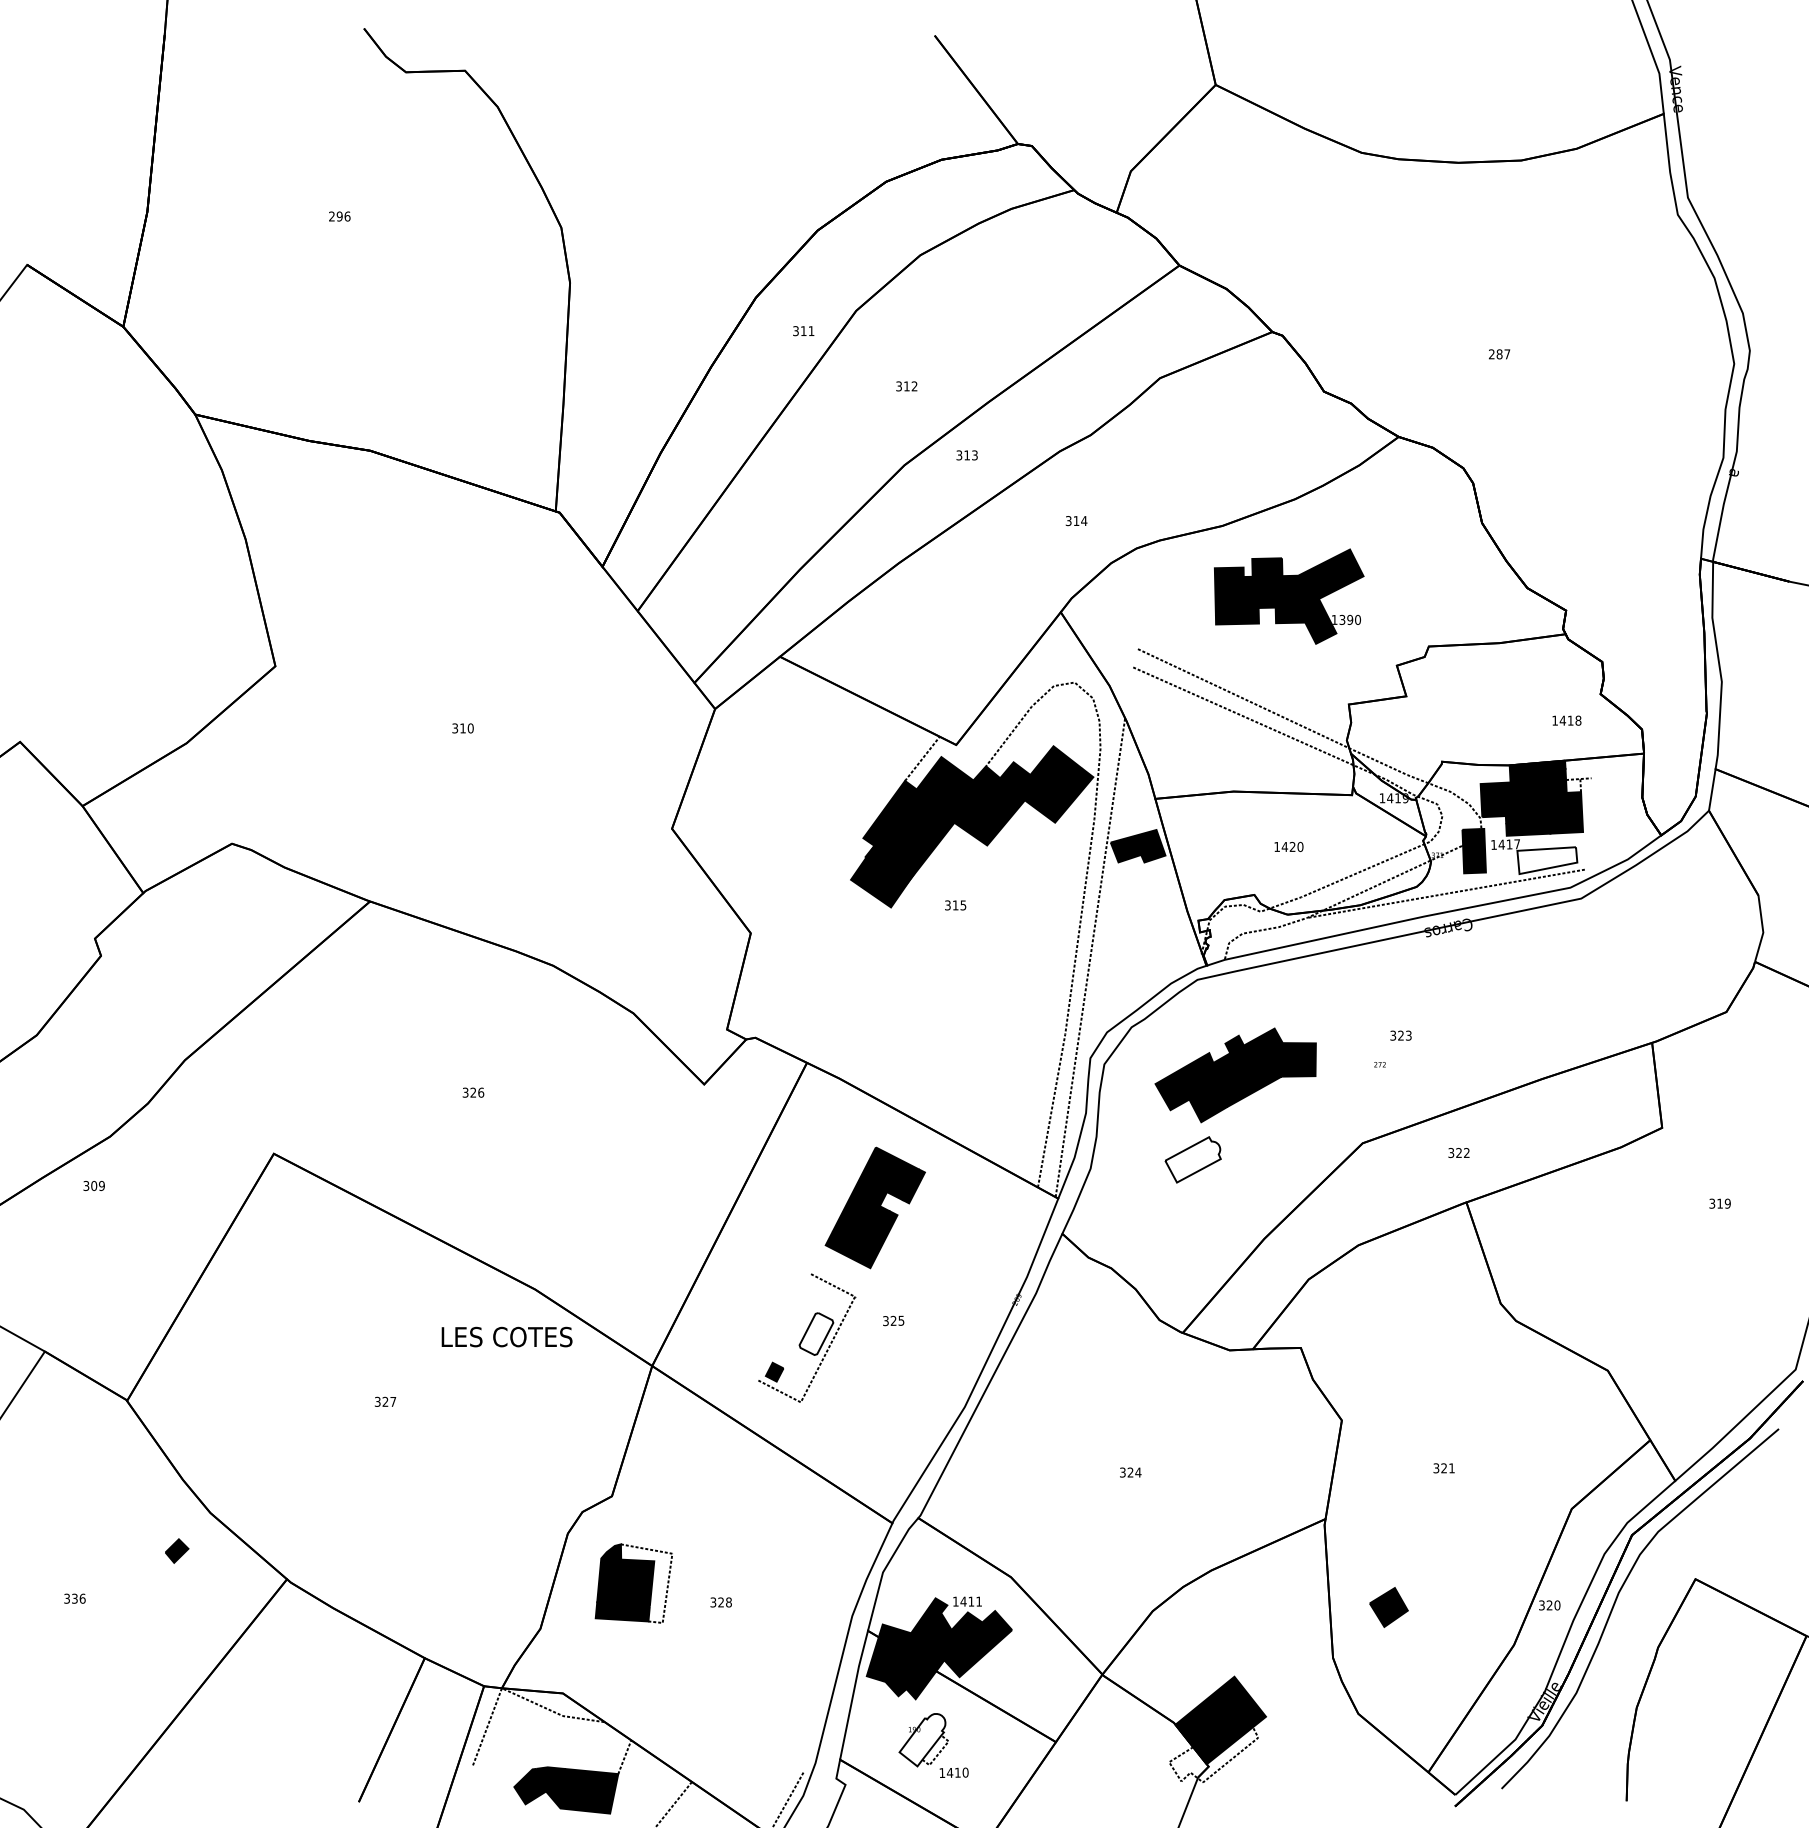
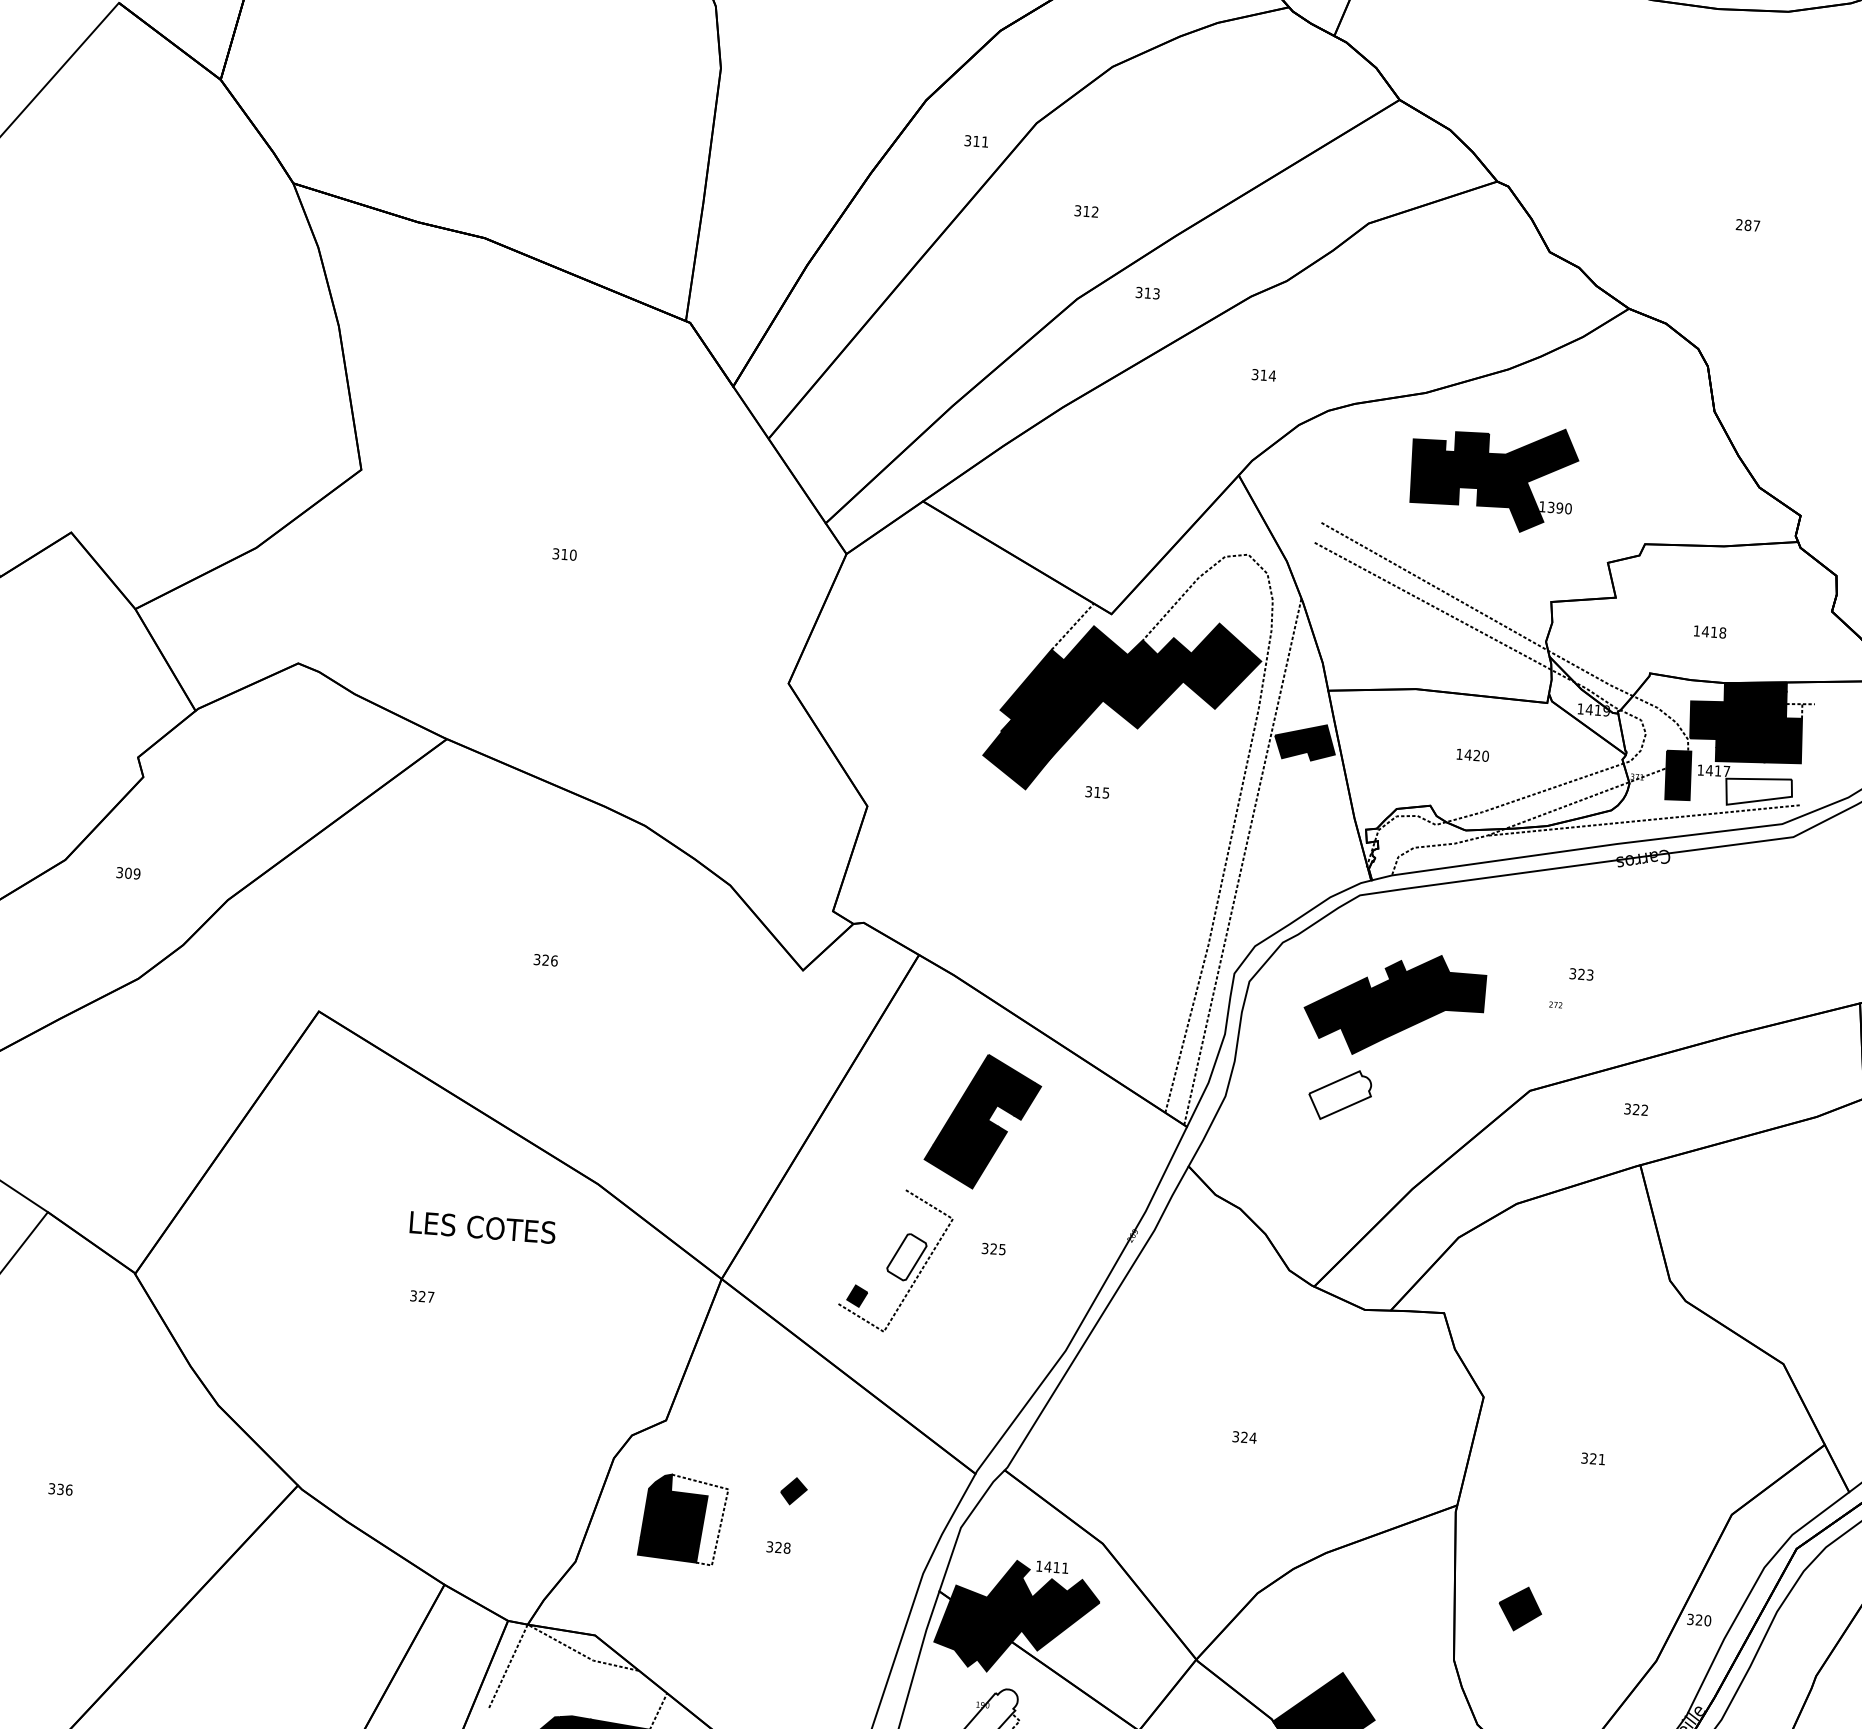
text: (1566, 720) -> (1709, 631), moved
text: (93, 1185) -> (127, 872), moved
text: (506, 1336) -> (482, 1226), moved
part: (177, 1550) -> (794, 1490), moved

